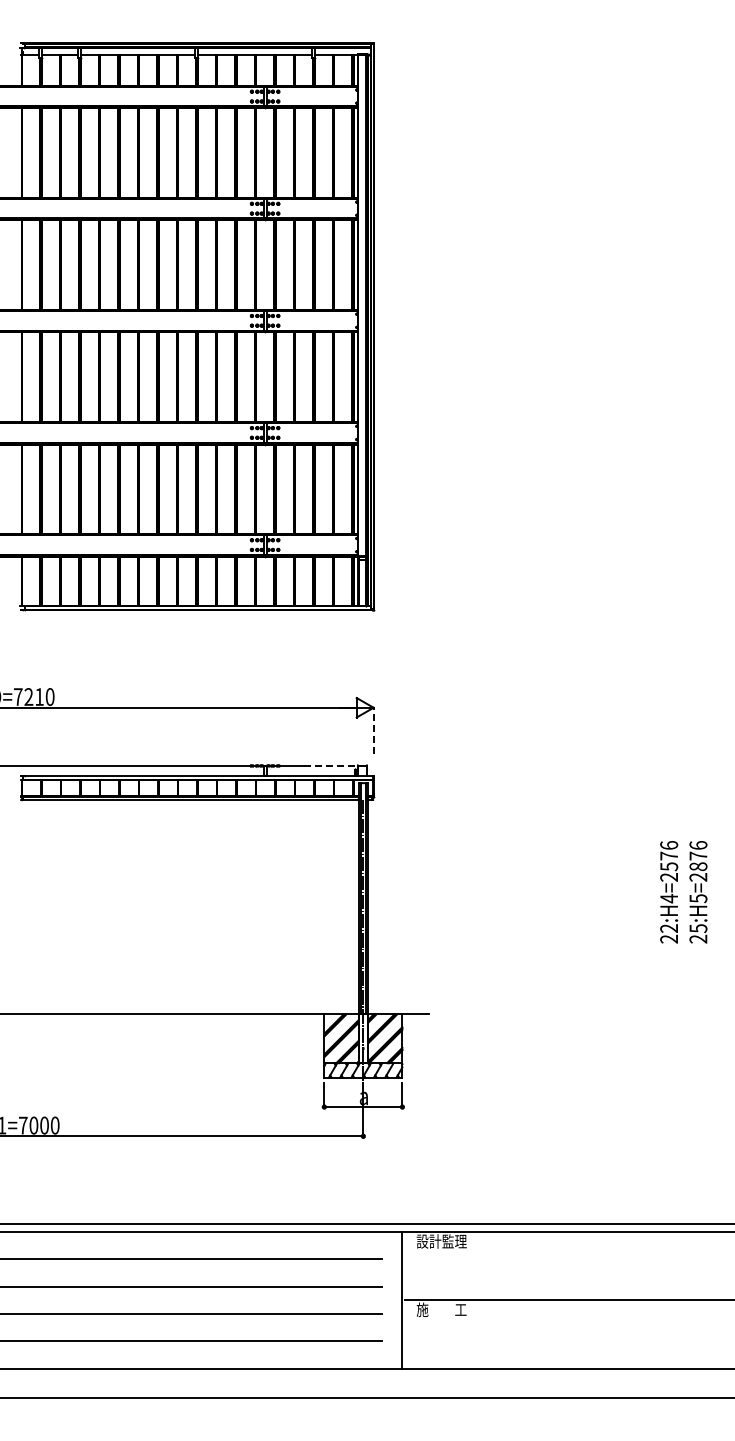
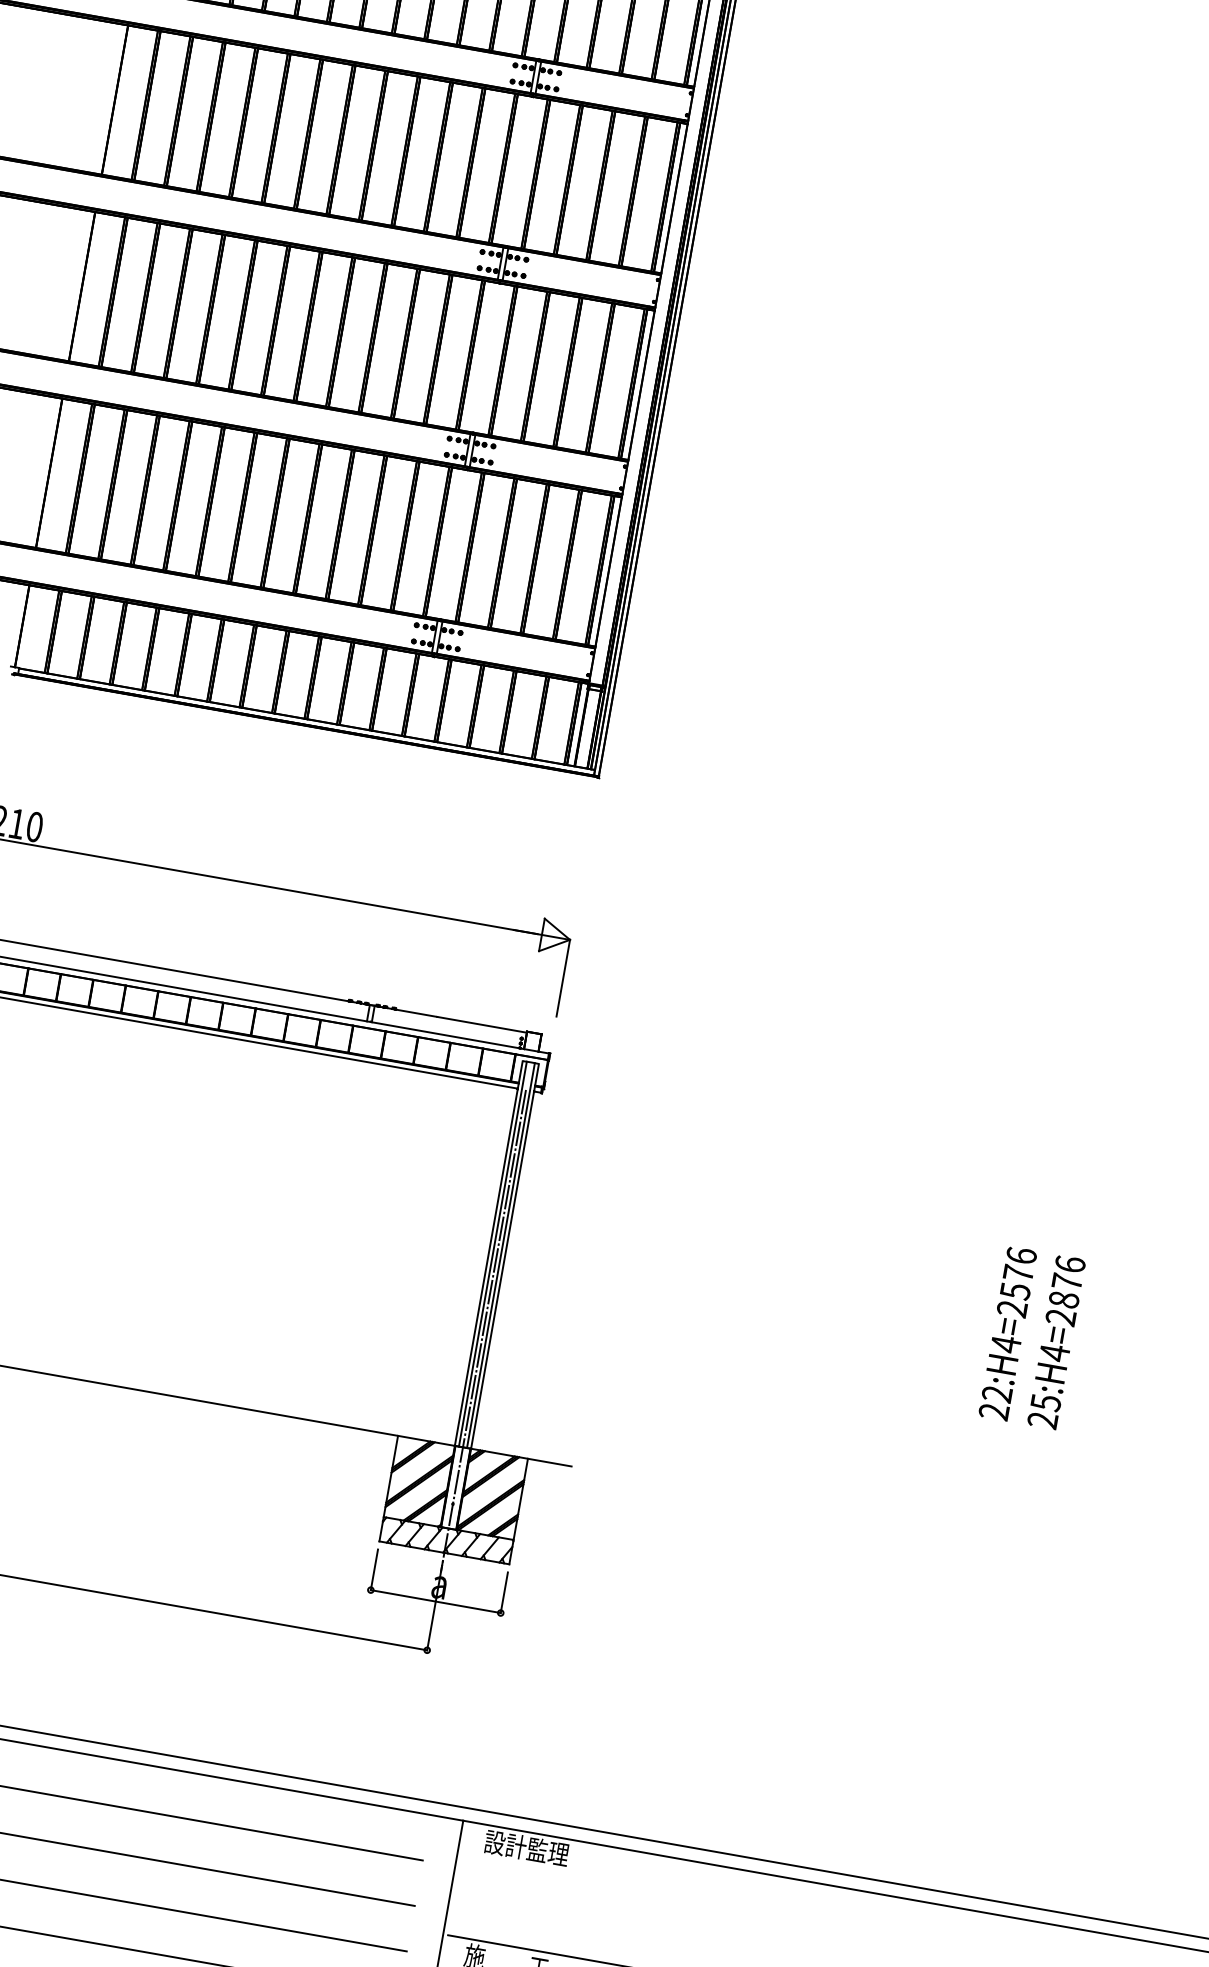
line: (373, 730) -> (563, 977), dashed -> solid
line: (331, 766) -> (482, 1025), dashed -> solid
text: (698, 898) -> (1054, 1352), 25:H5=2876 -> 25:H4=2876

